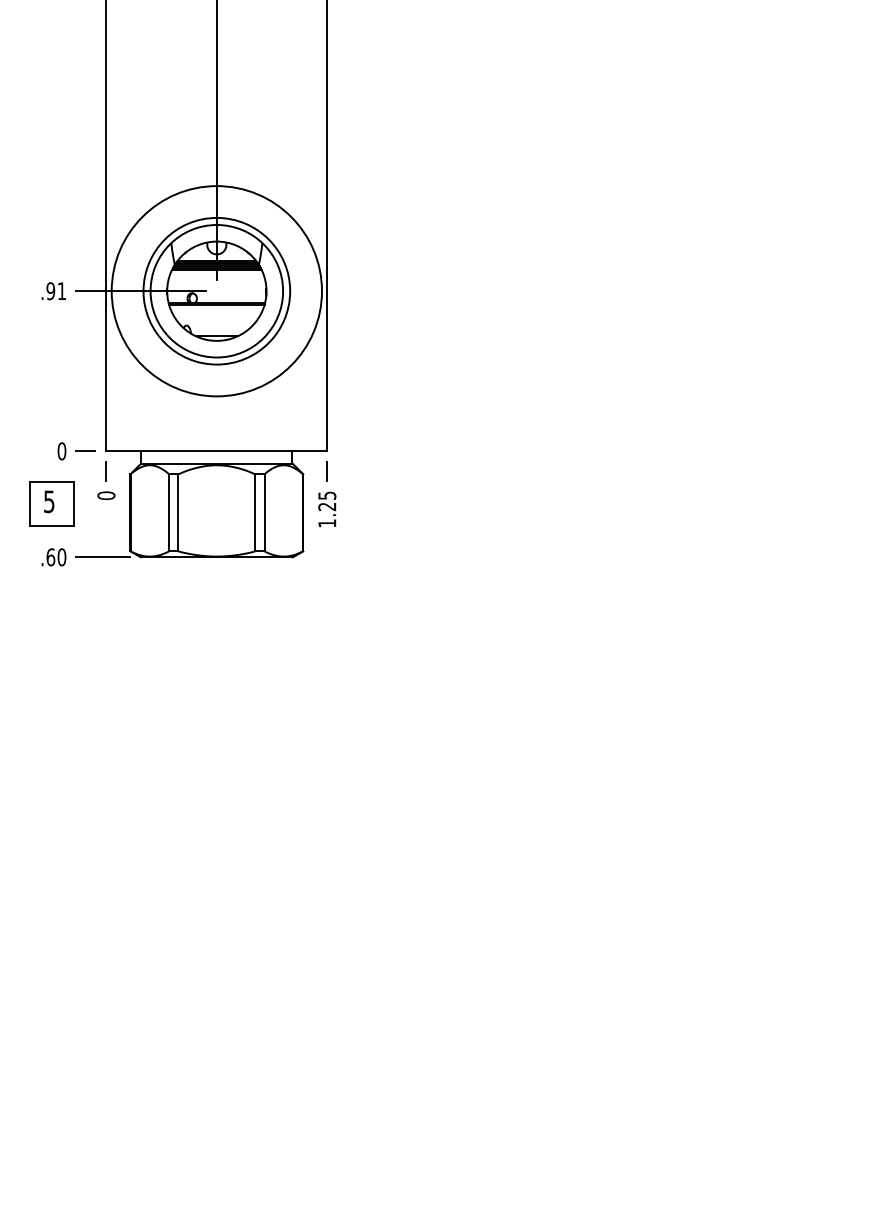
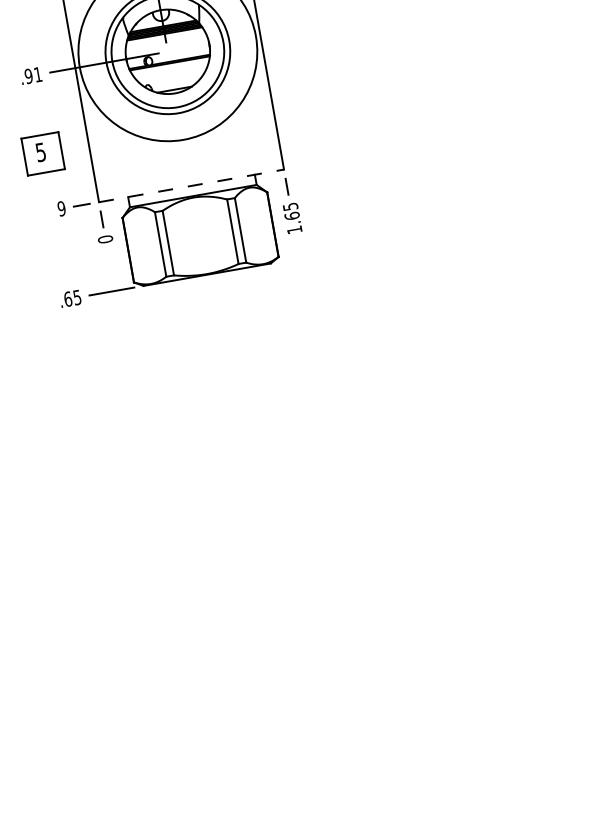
text: (61, 451) -> (61, 209), 0 -> 9
line: (217, 451) -> (192, 185), solid -> dashed
part: (51, 503) -> (42, 153), moved
text: (327, 506) -> (292, 215), 1.25 -> 1.65
text: (61, 557) -> (77, 297), .60 -> .65

